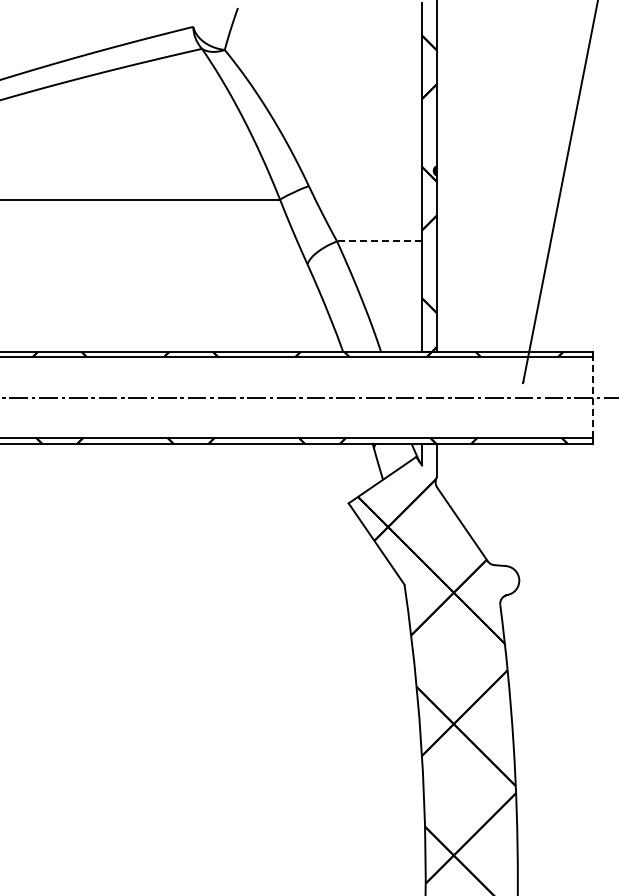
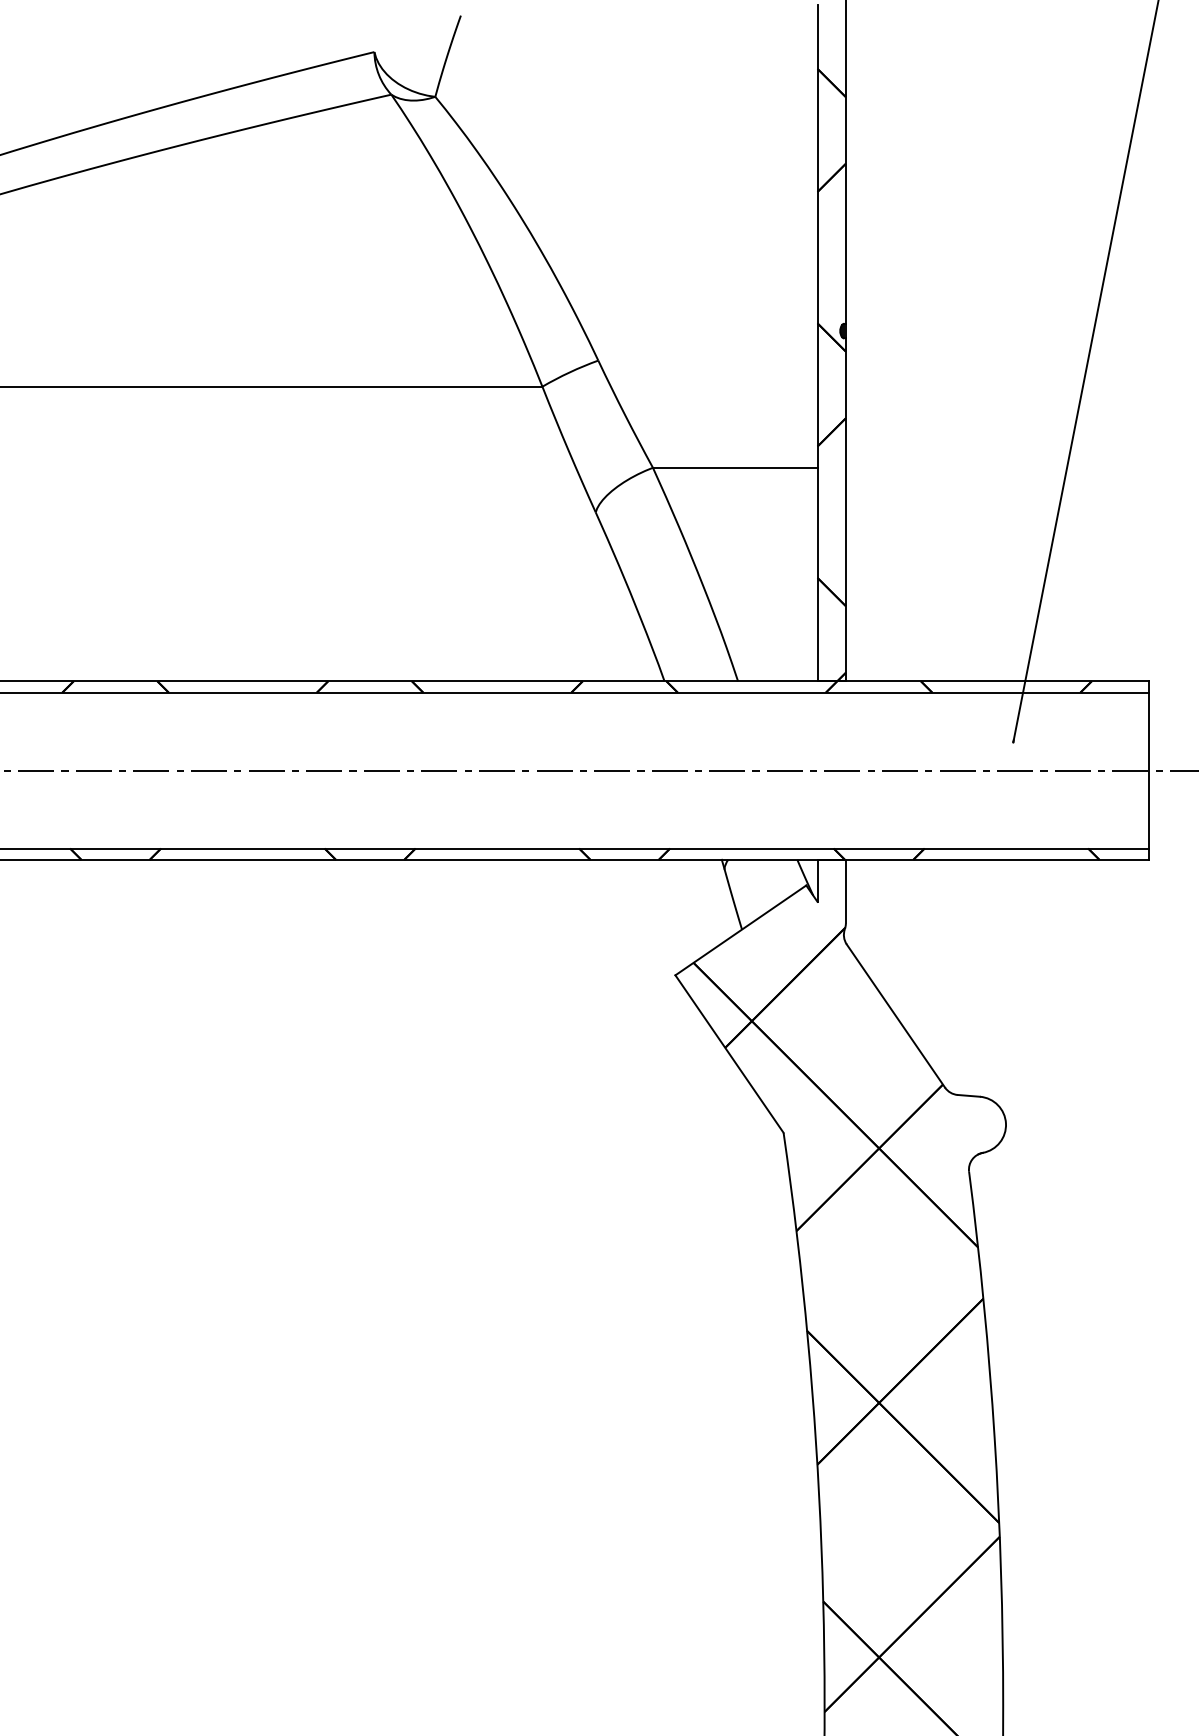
line: (379, 241) -> (735, 467), dashed -> solid
line: (593, 397) -> (1149, 770), dashed -> solid

